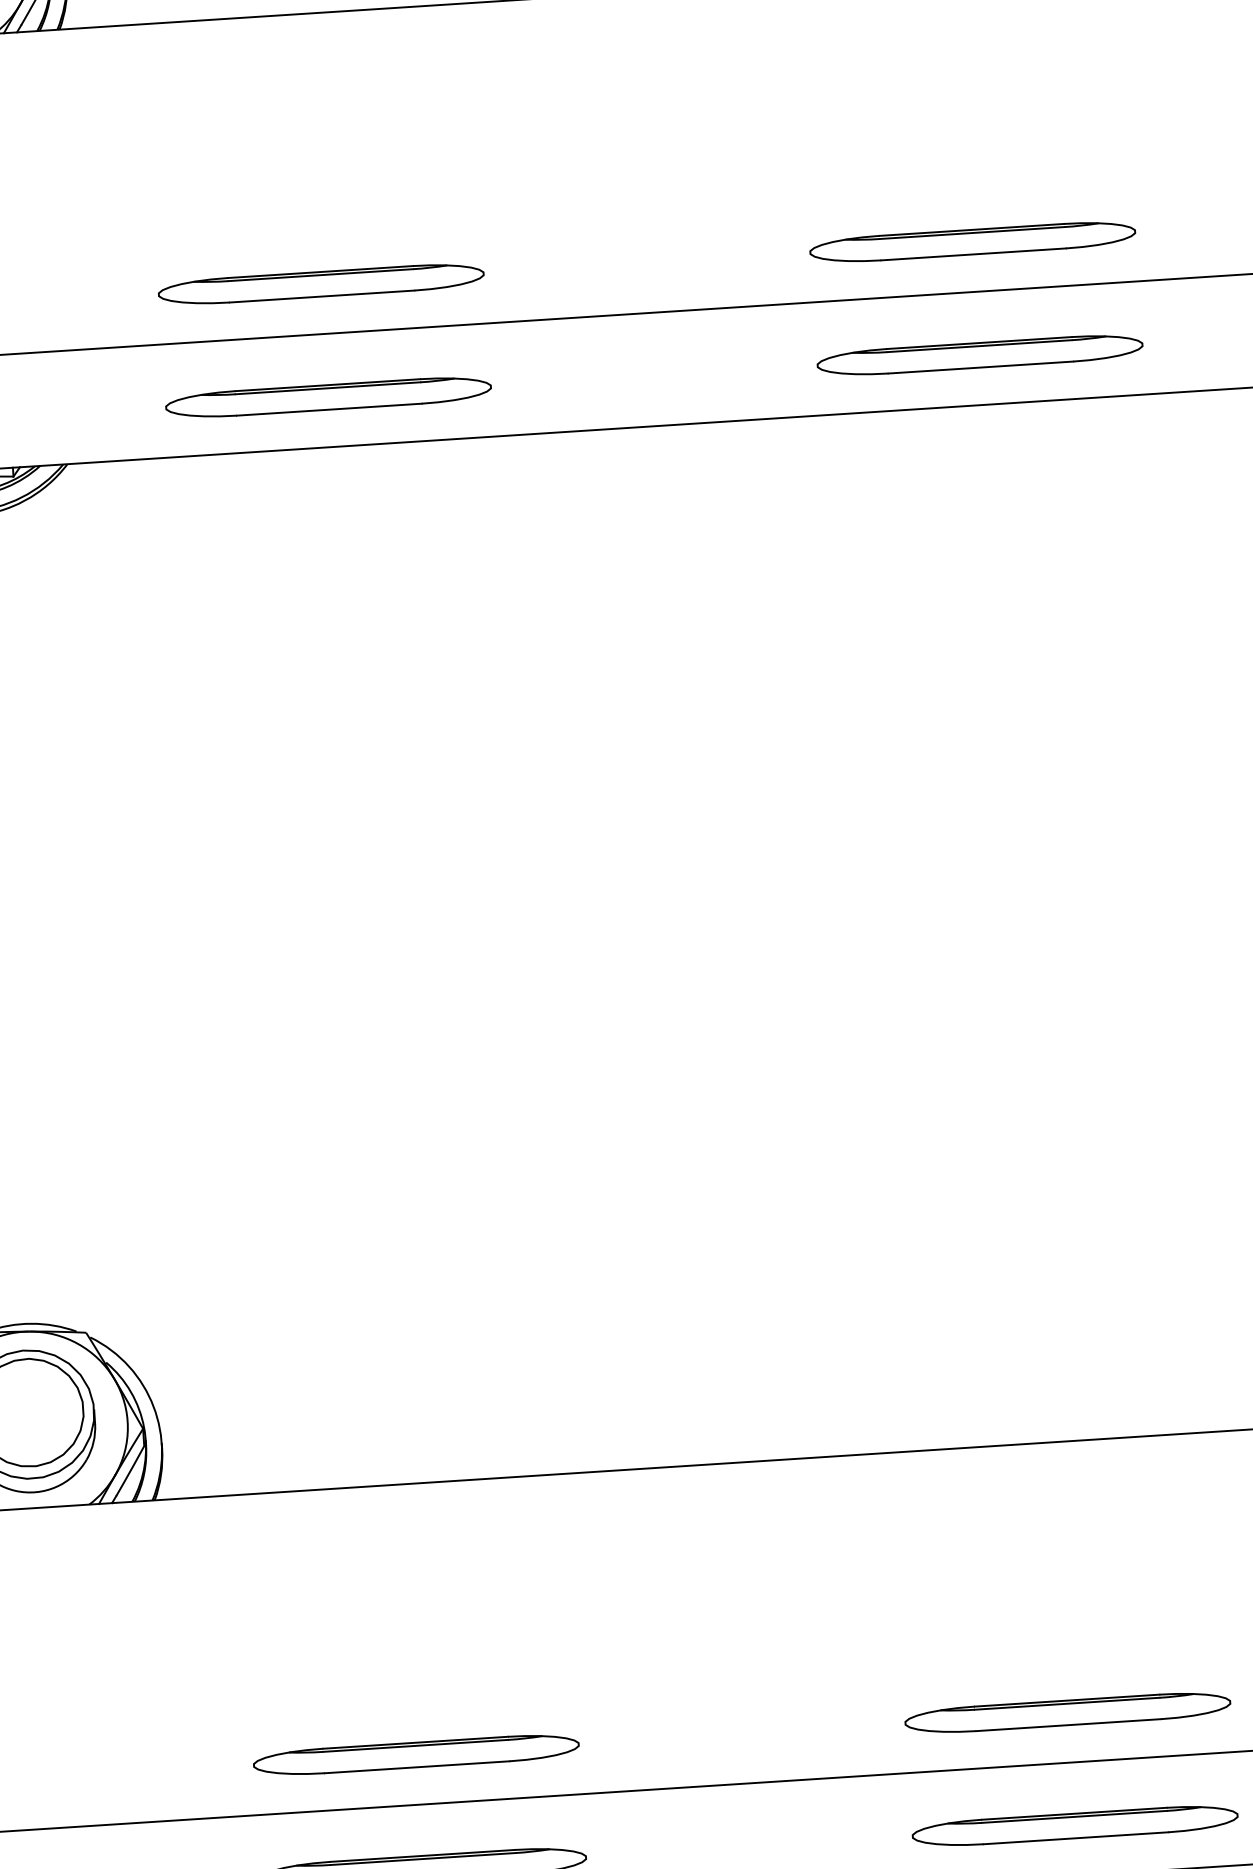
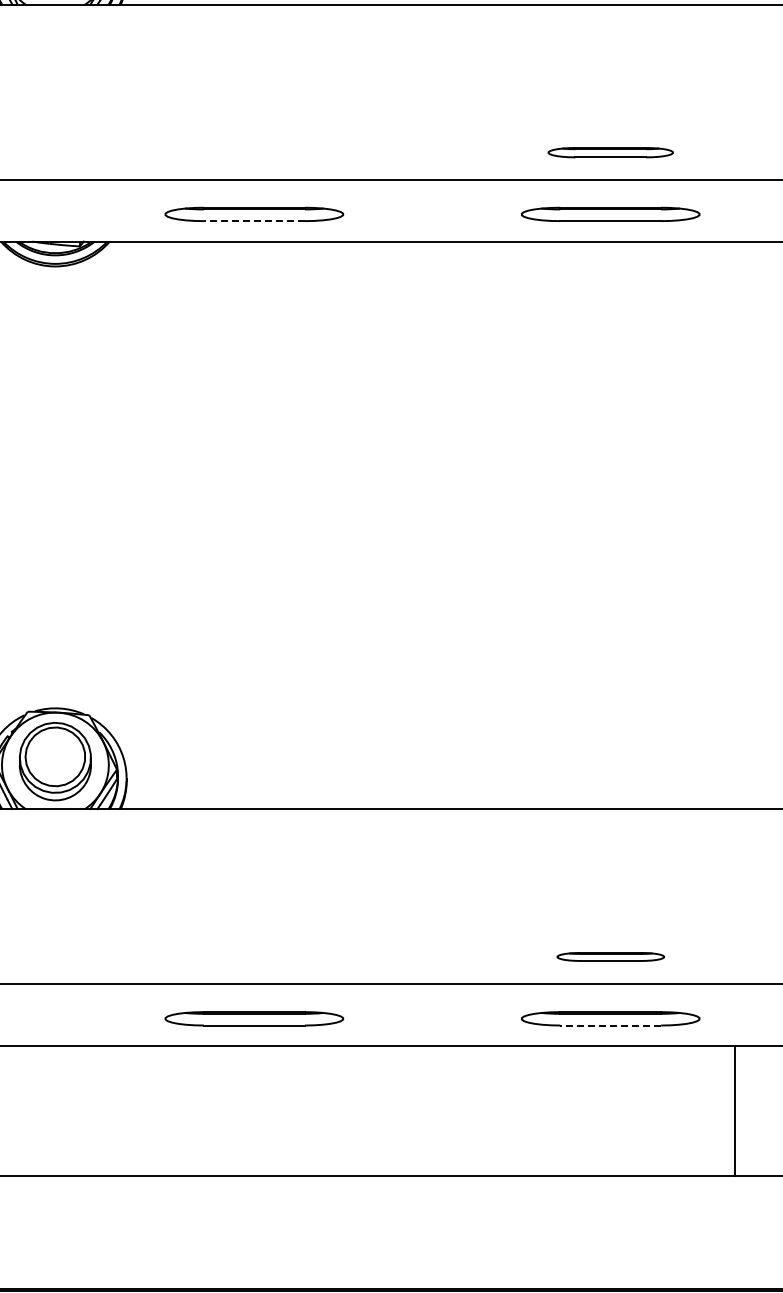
part: (972, 242) -> (610, 152), size x0.7
part: (321, 284) -> (254, 152), removed
line: (327, 410) -> (253, 221), solid -> dashed
part: (1067, 1712) -> (610, 956), size x0.6
part: (416, 1754) -> (254, 956), removed
line: (1075, 1838) -> (610, 1025), solid -> dashed

